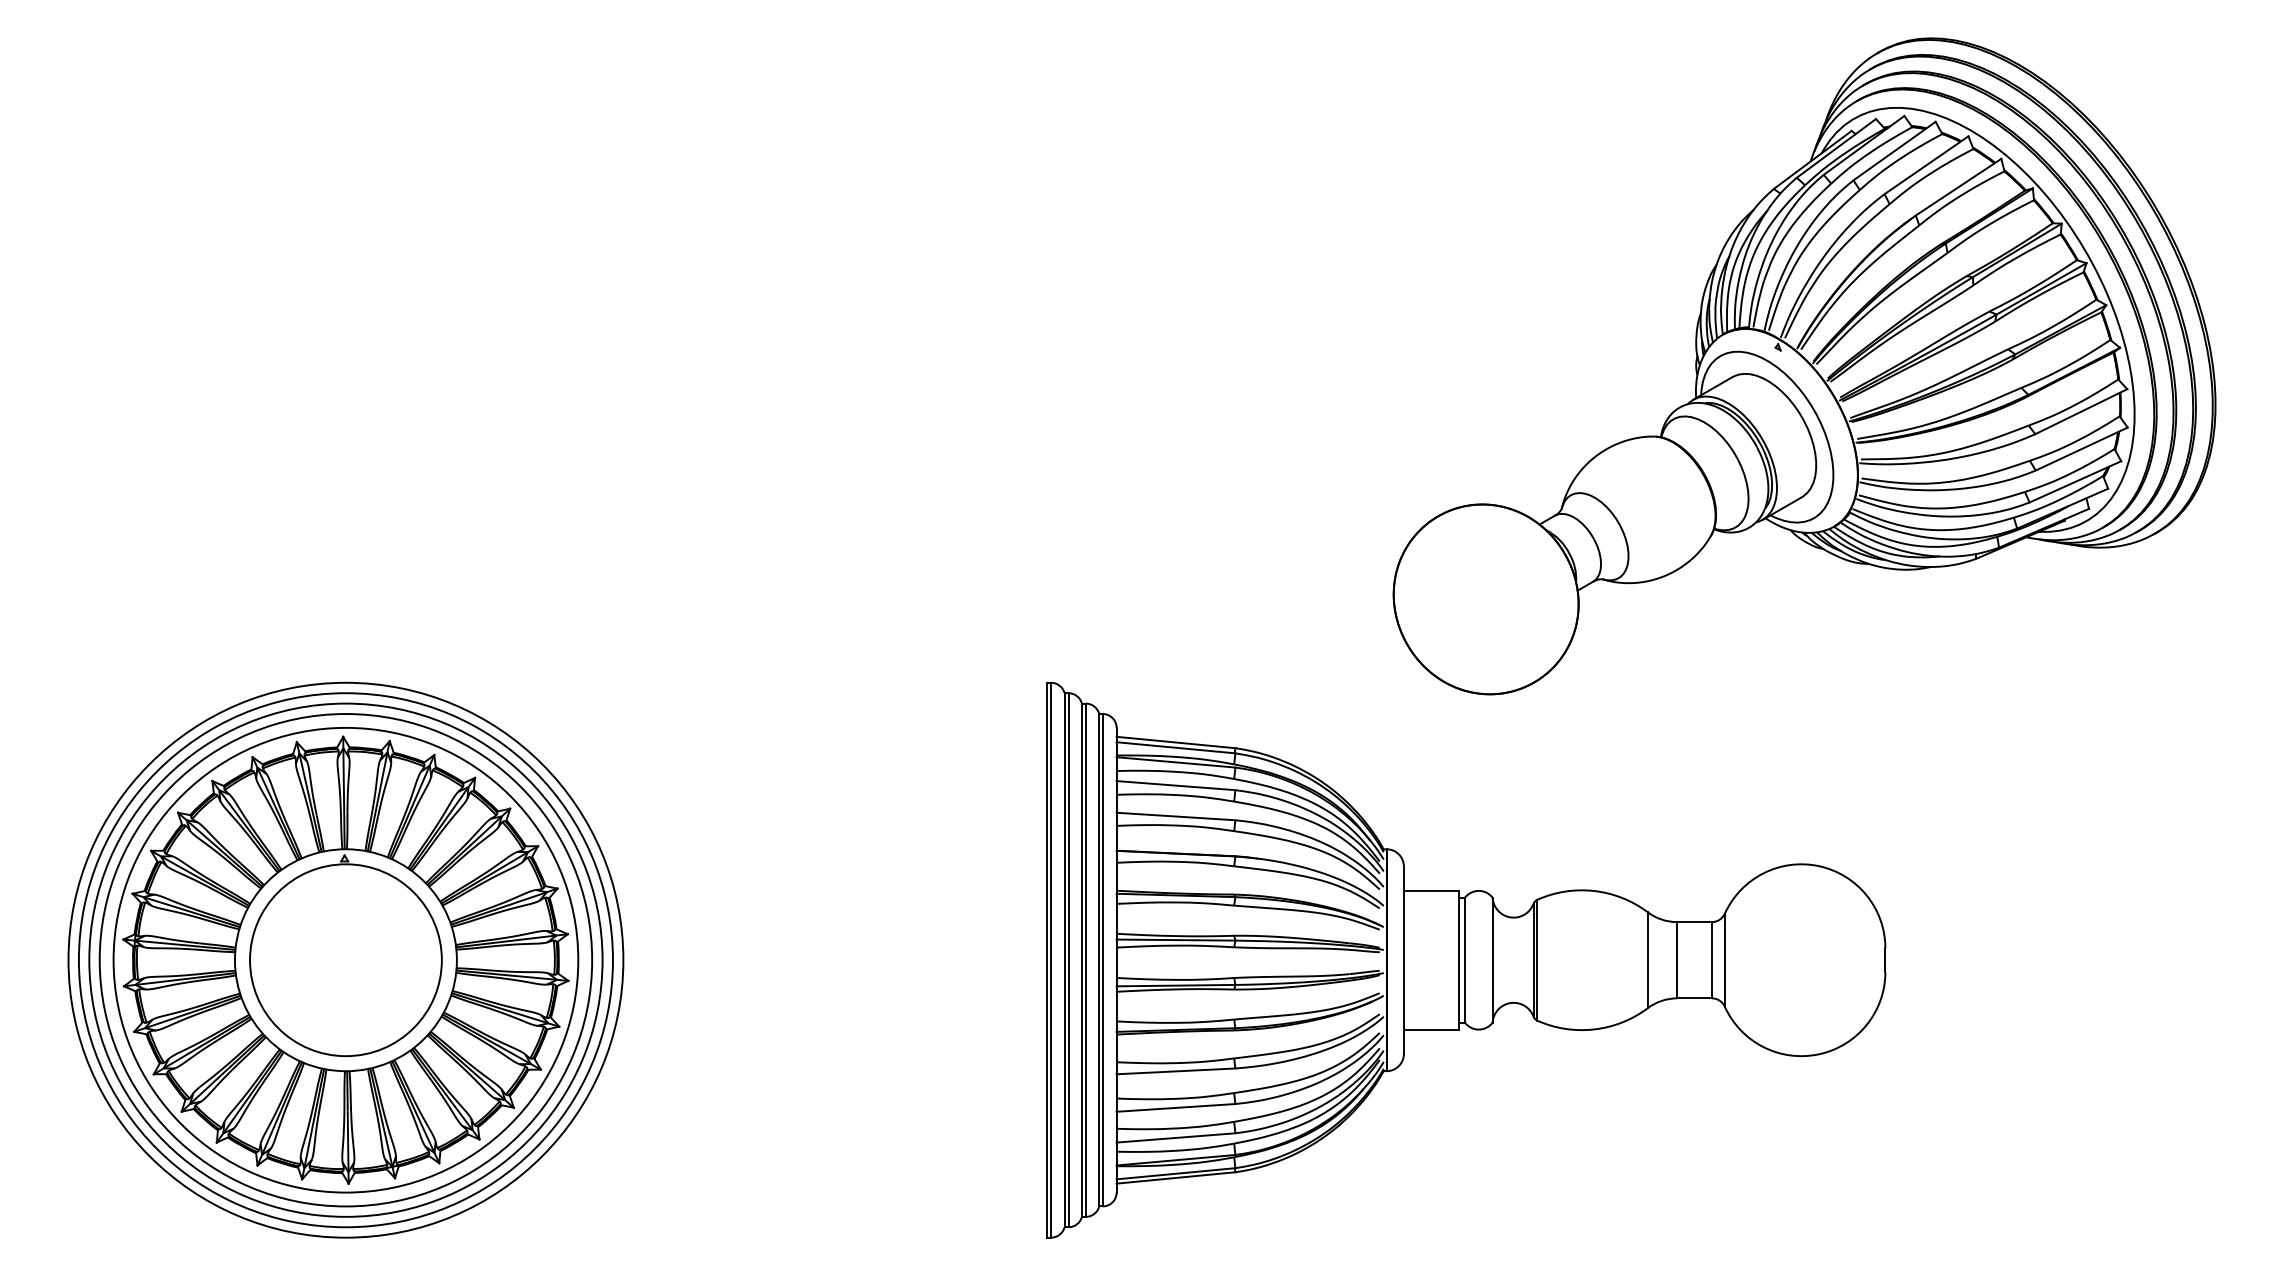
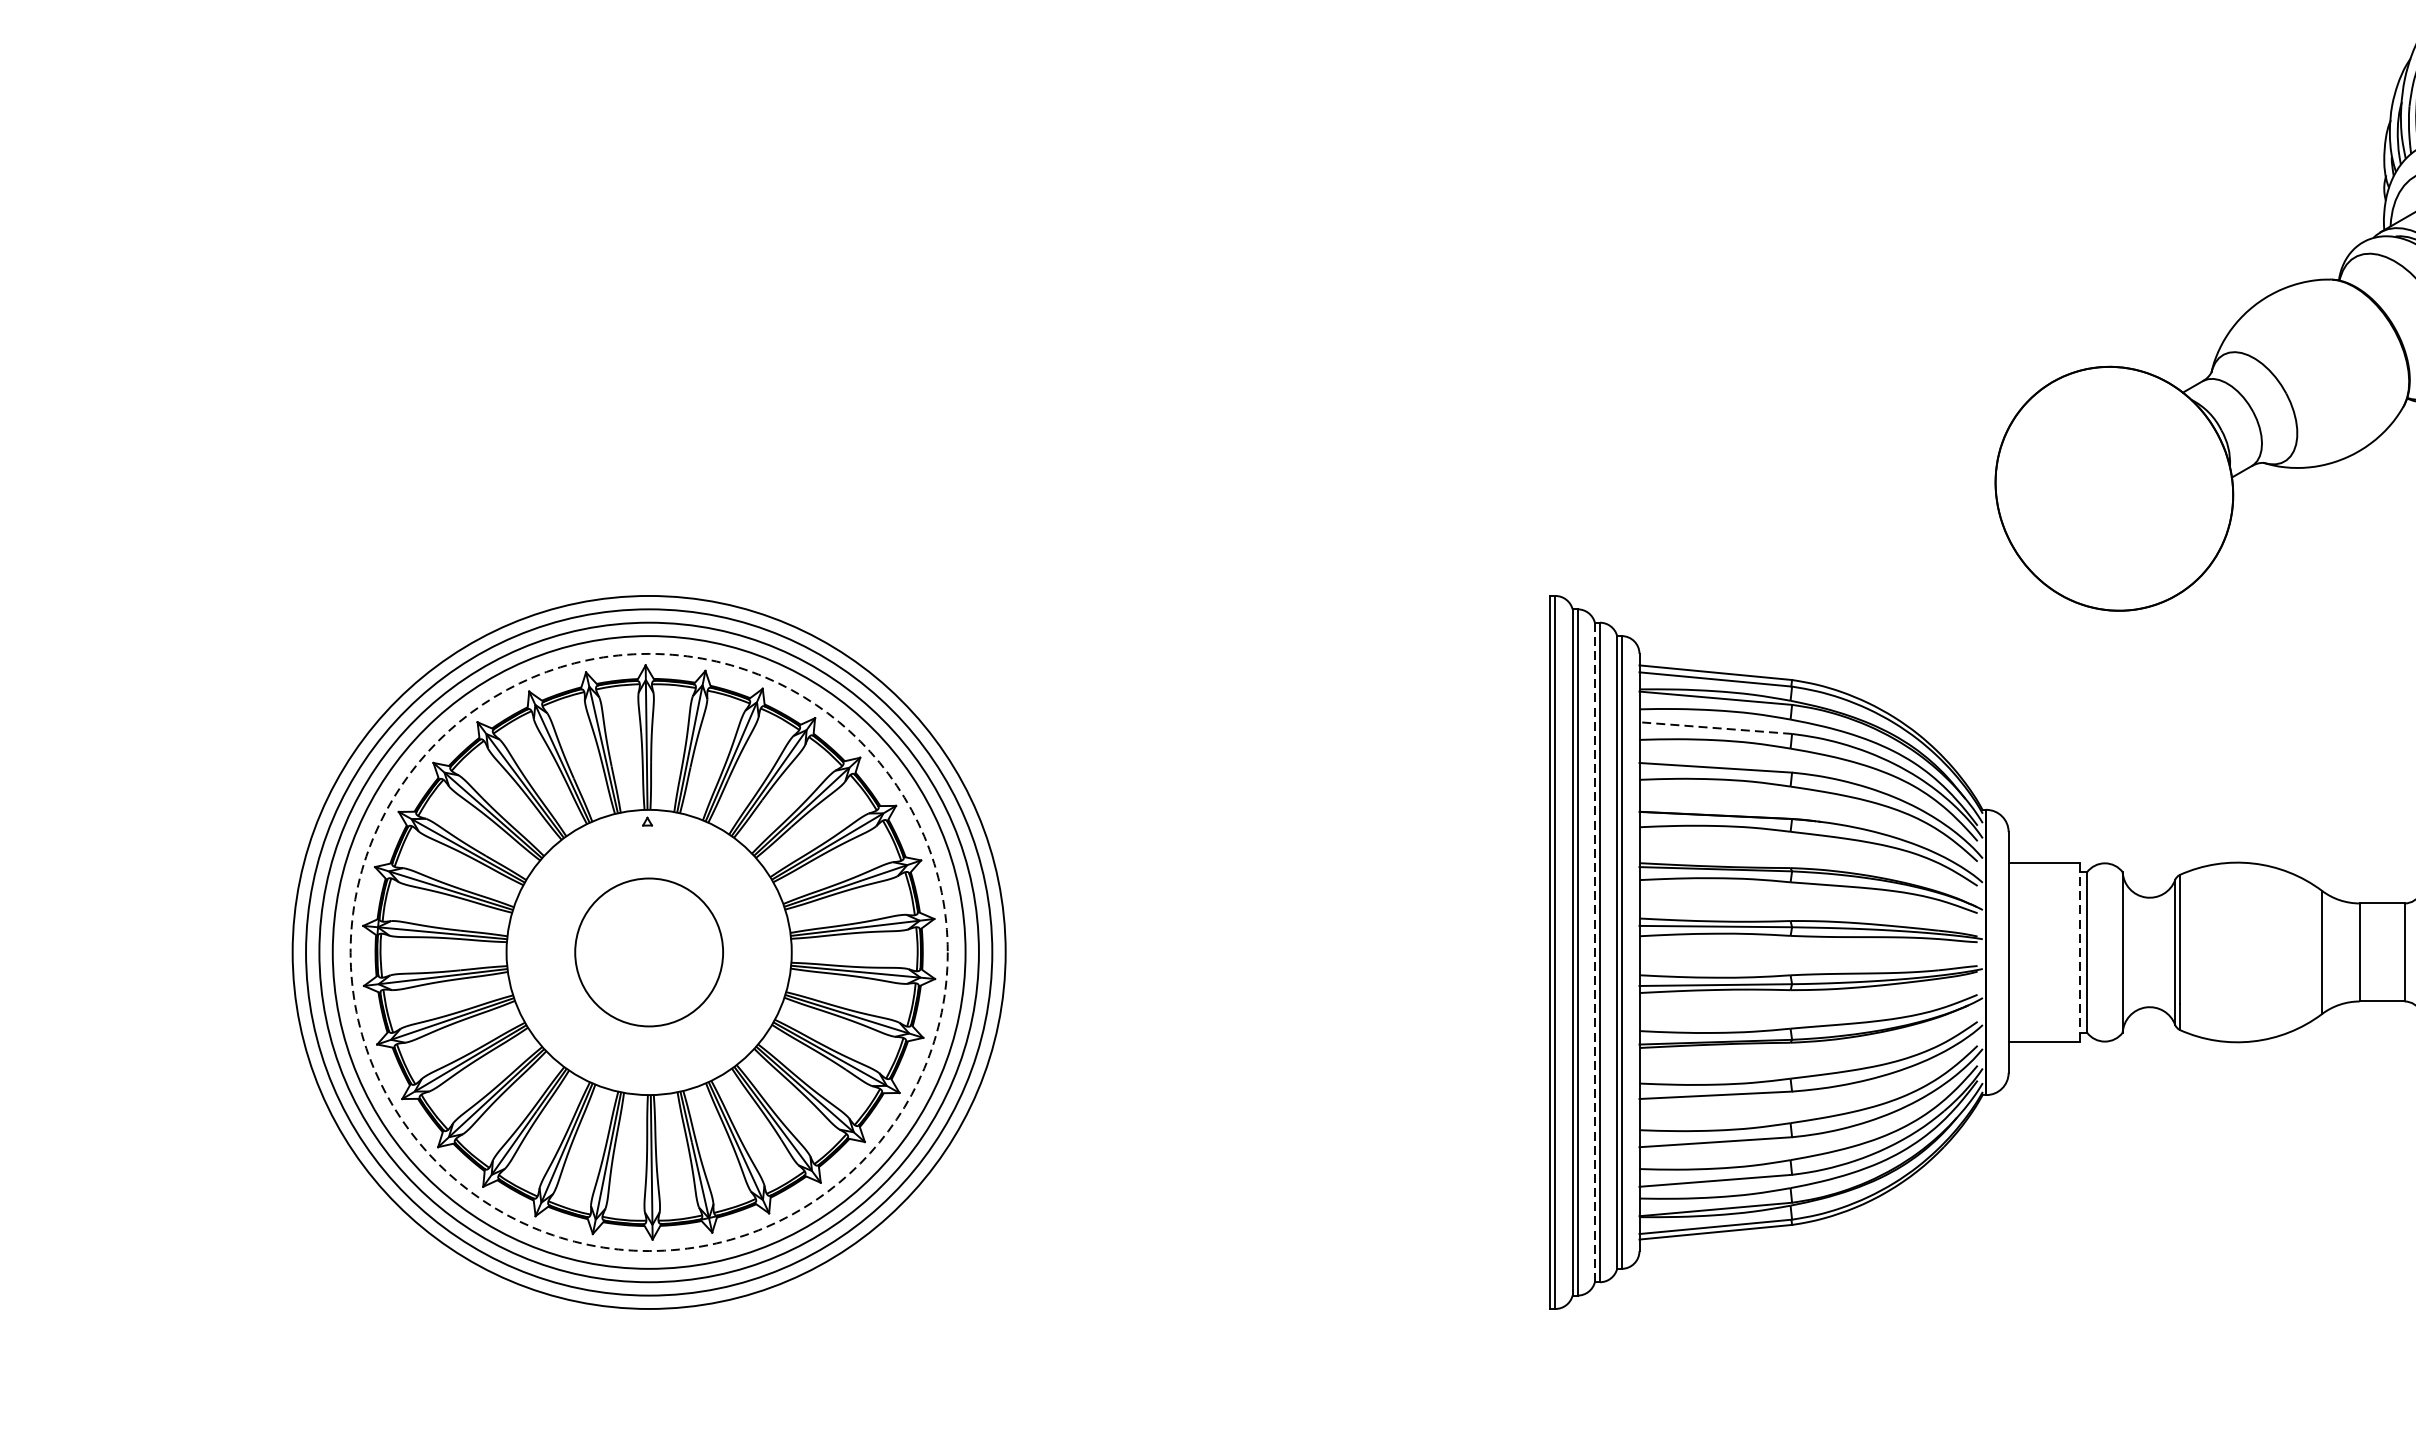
line: (1176, 785) -> (1716, 727), solid -> dashed
circle: (345, 959) -> (648, 951), solid -> dashed
line: (1459, 959) -> (2080, 951), solid -> dashed
circle: (345, 960) -> (648, 952), size x0.6
line: (1081, 960) -> (1594, 952), solid -> dashed

